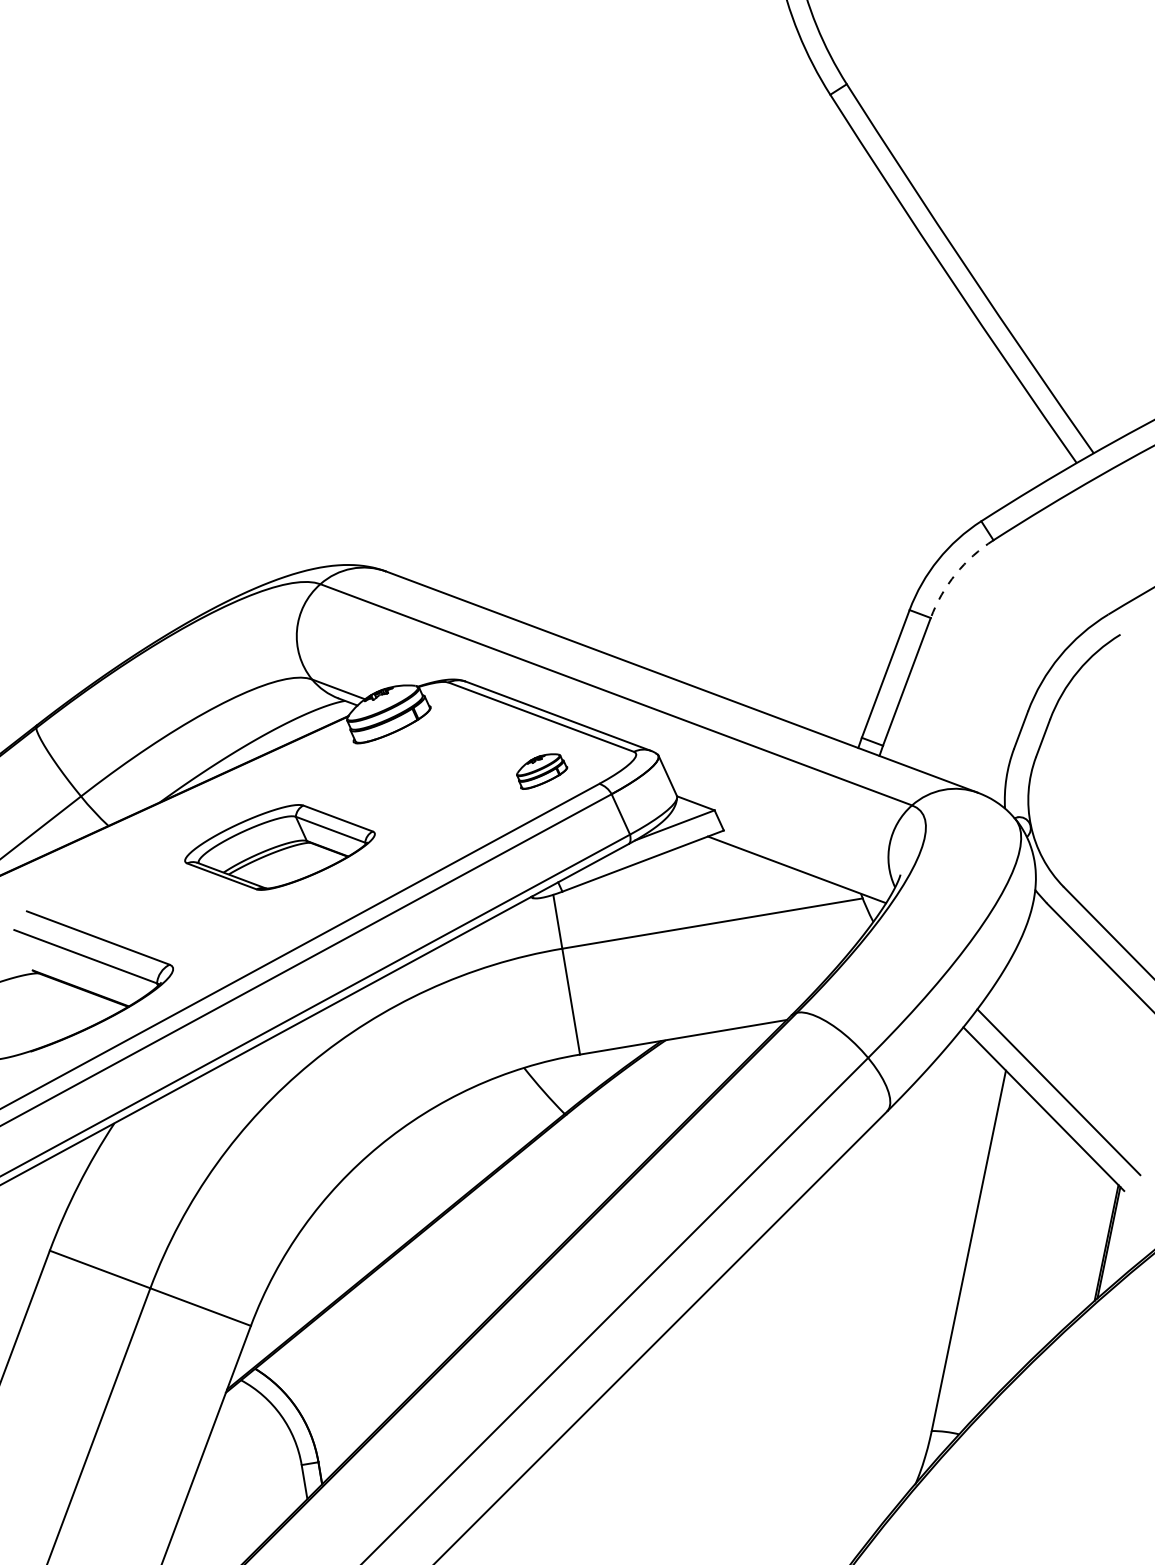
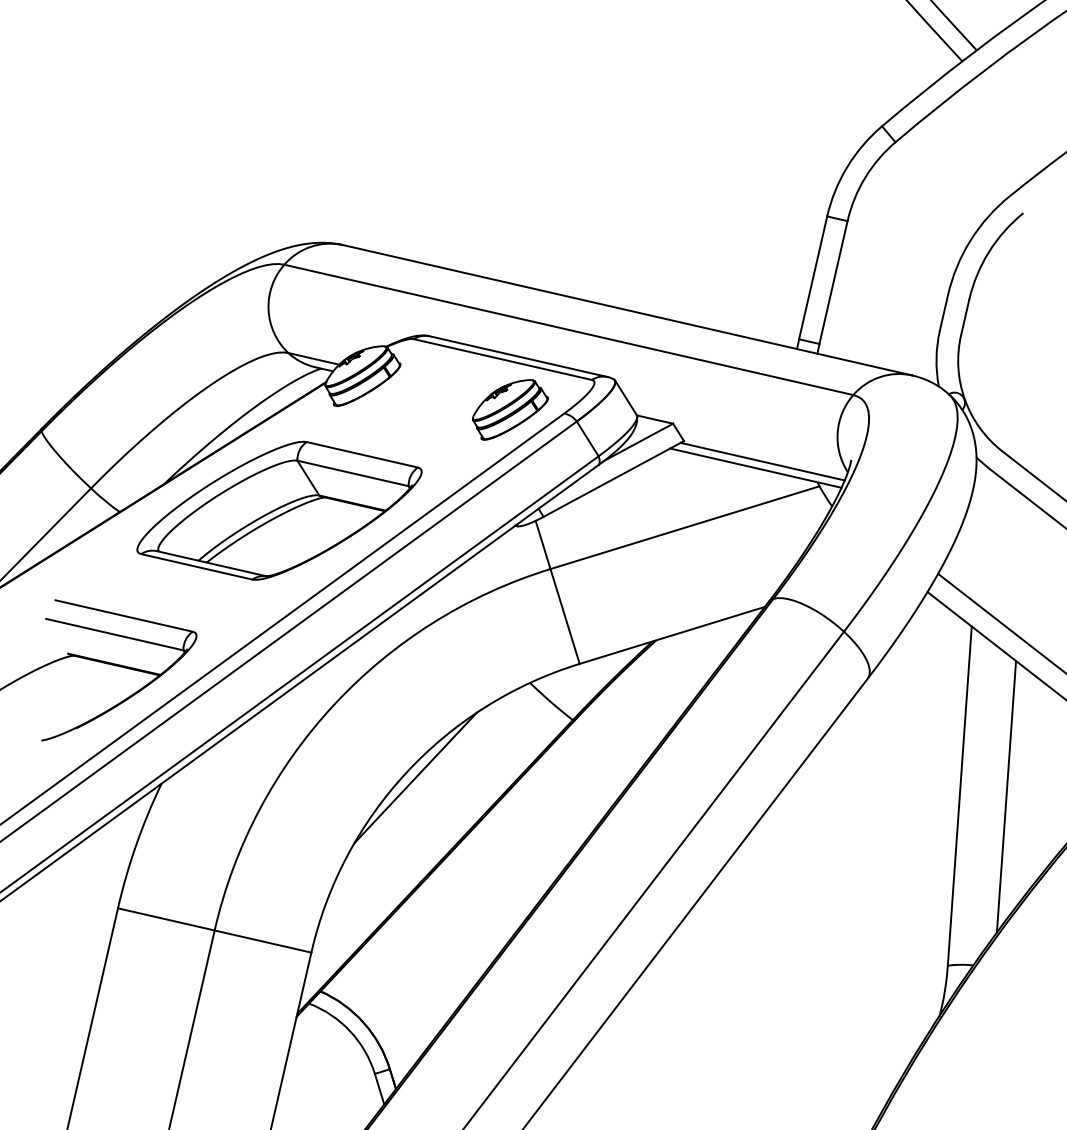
arc: (955, 574) -> (864, 178), dashed -> solid
part: (541, 771) -> (509, 409), size x1.67
part: (279, 847) -> (279, 510), size x1.67
line: (805, 863) -> (762, 461), added
line: (387, 1153) -> (415, 778), added
line: (1018, 1257) -> (1006, 796), added

